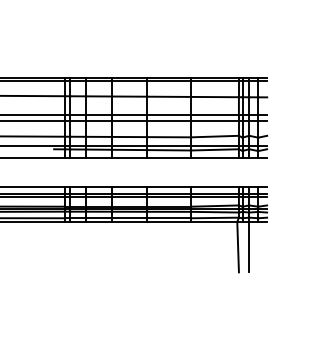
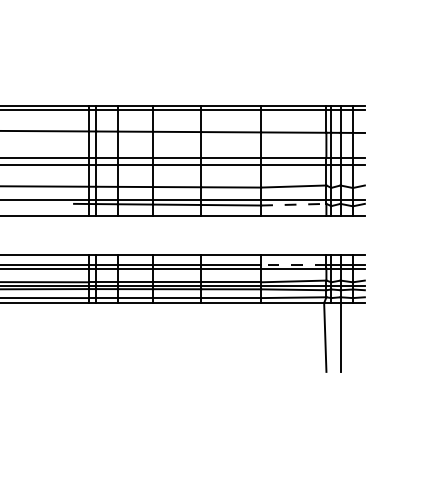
line: (214, 149) -> (293, 204), solid -> dashed
line: (214, 193) -> (293, 264), solid -> dashed

